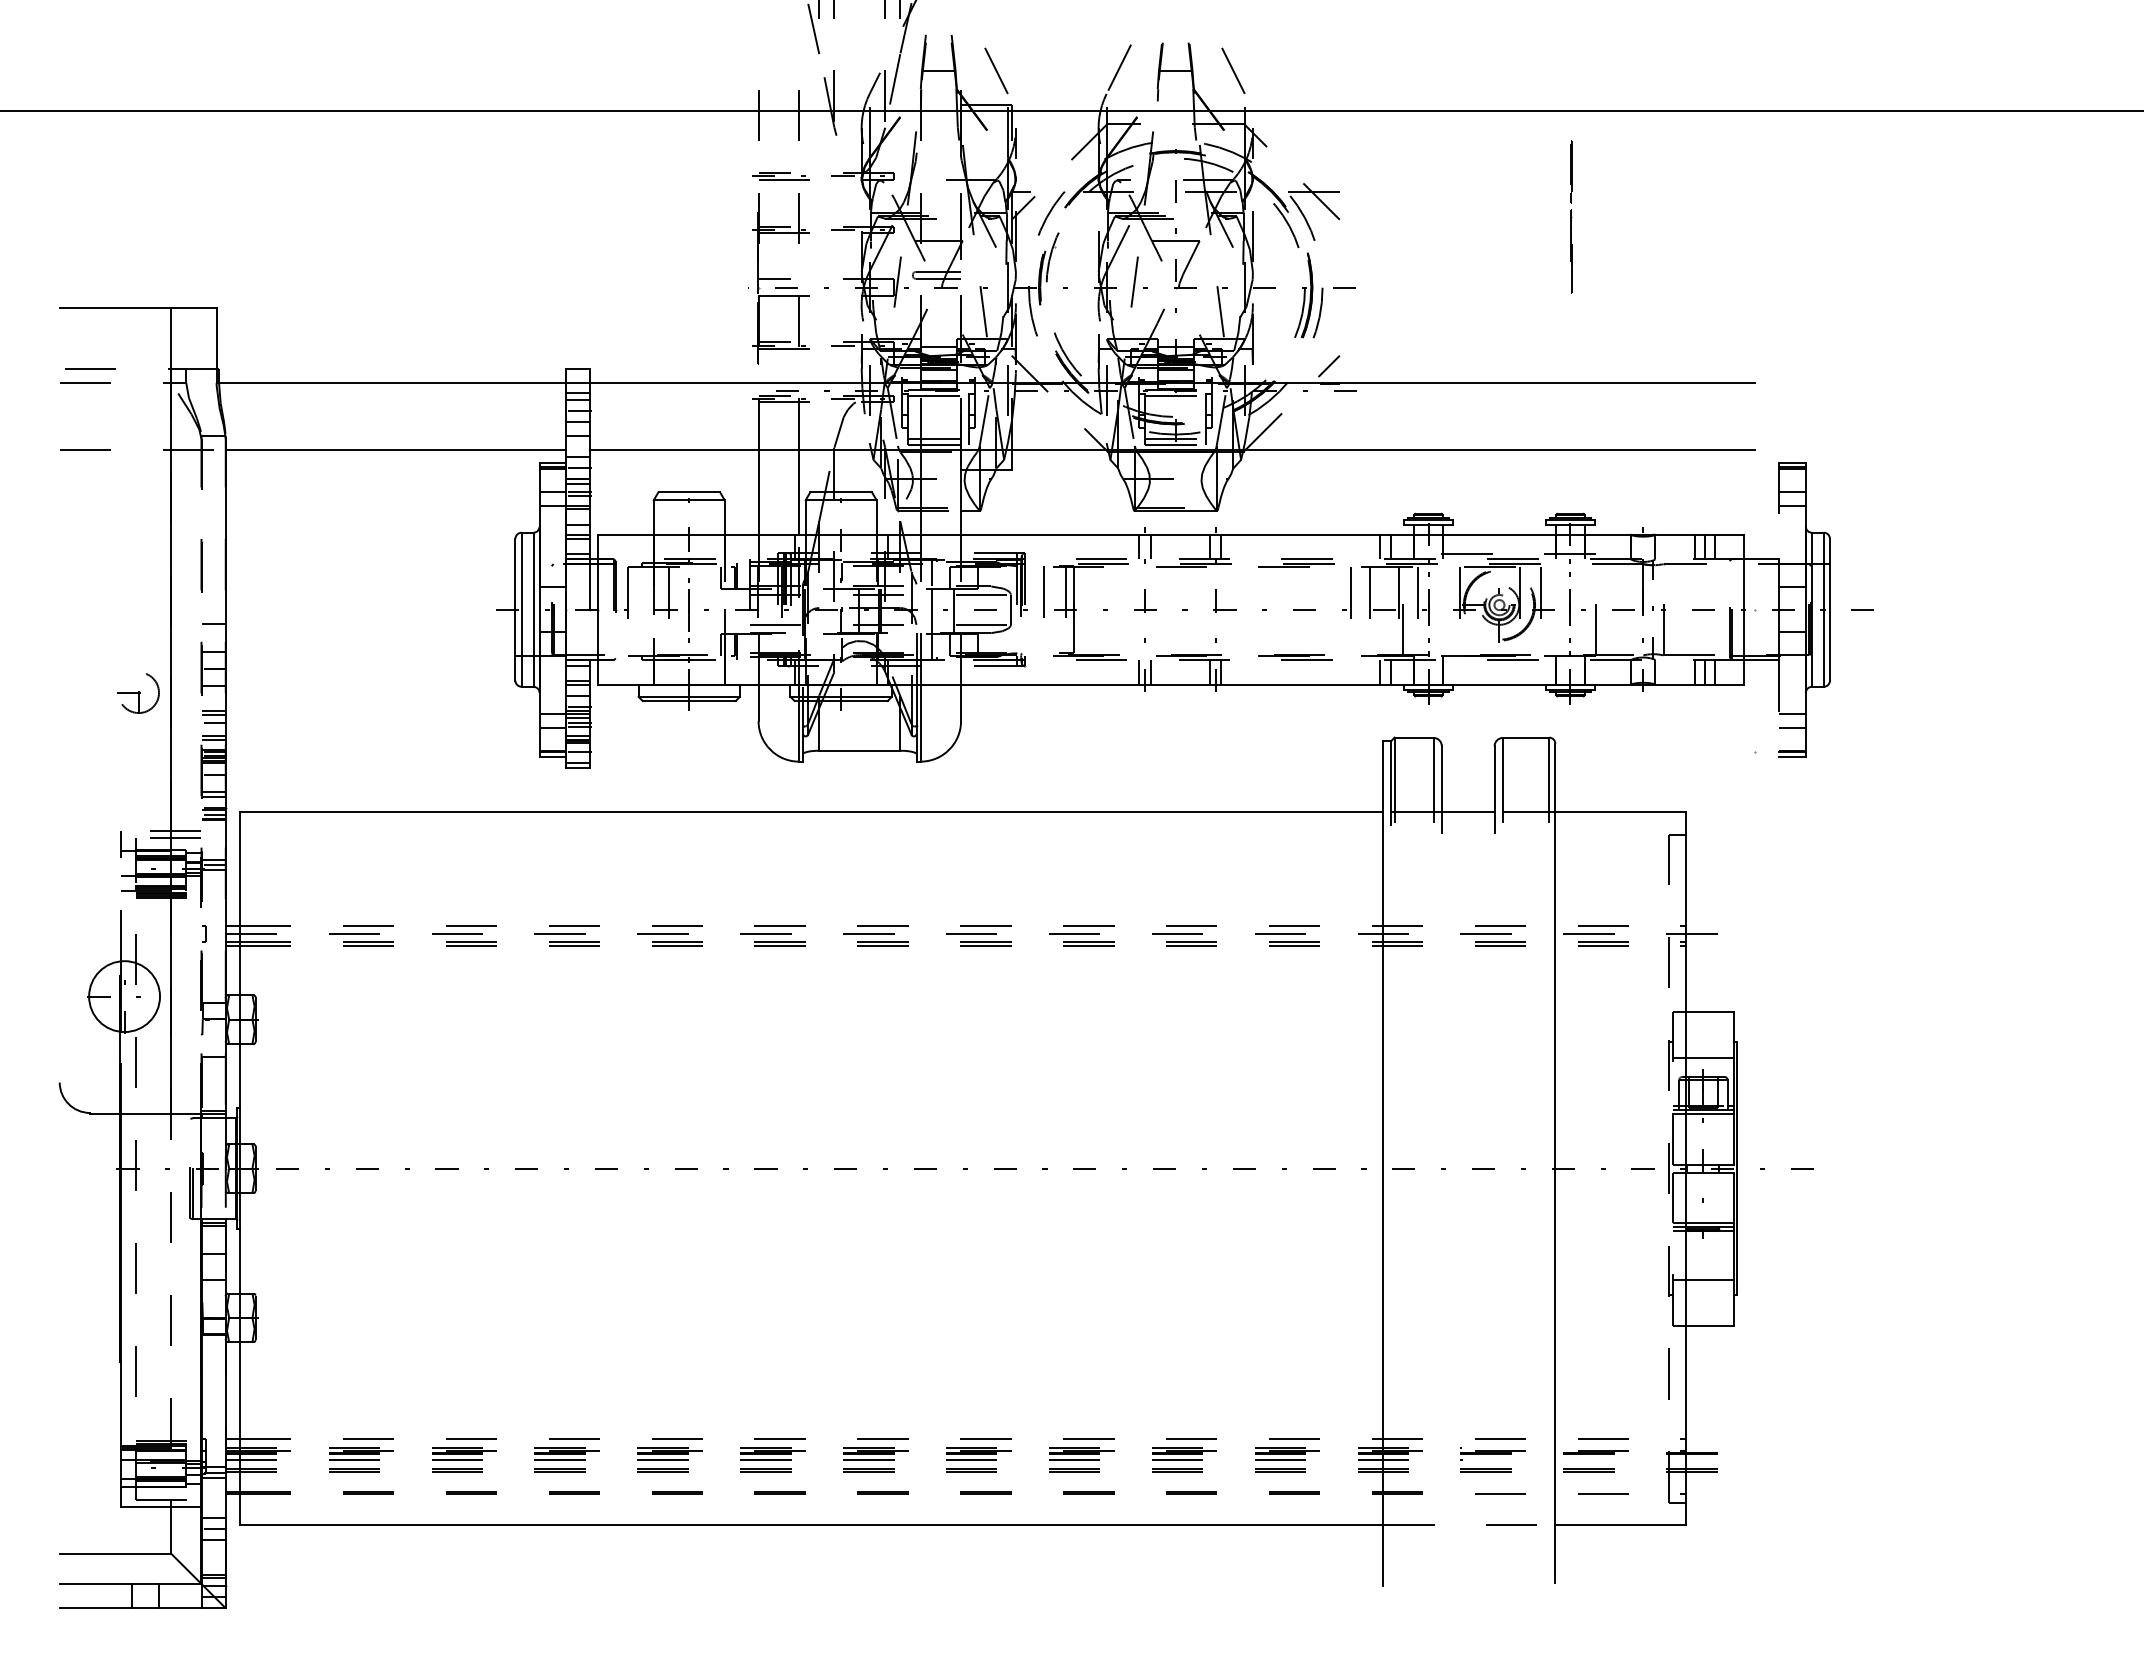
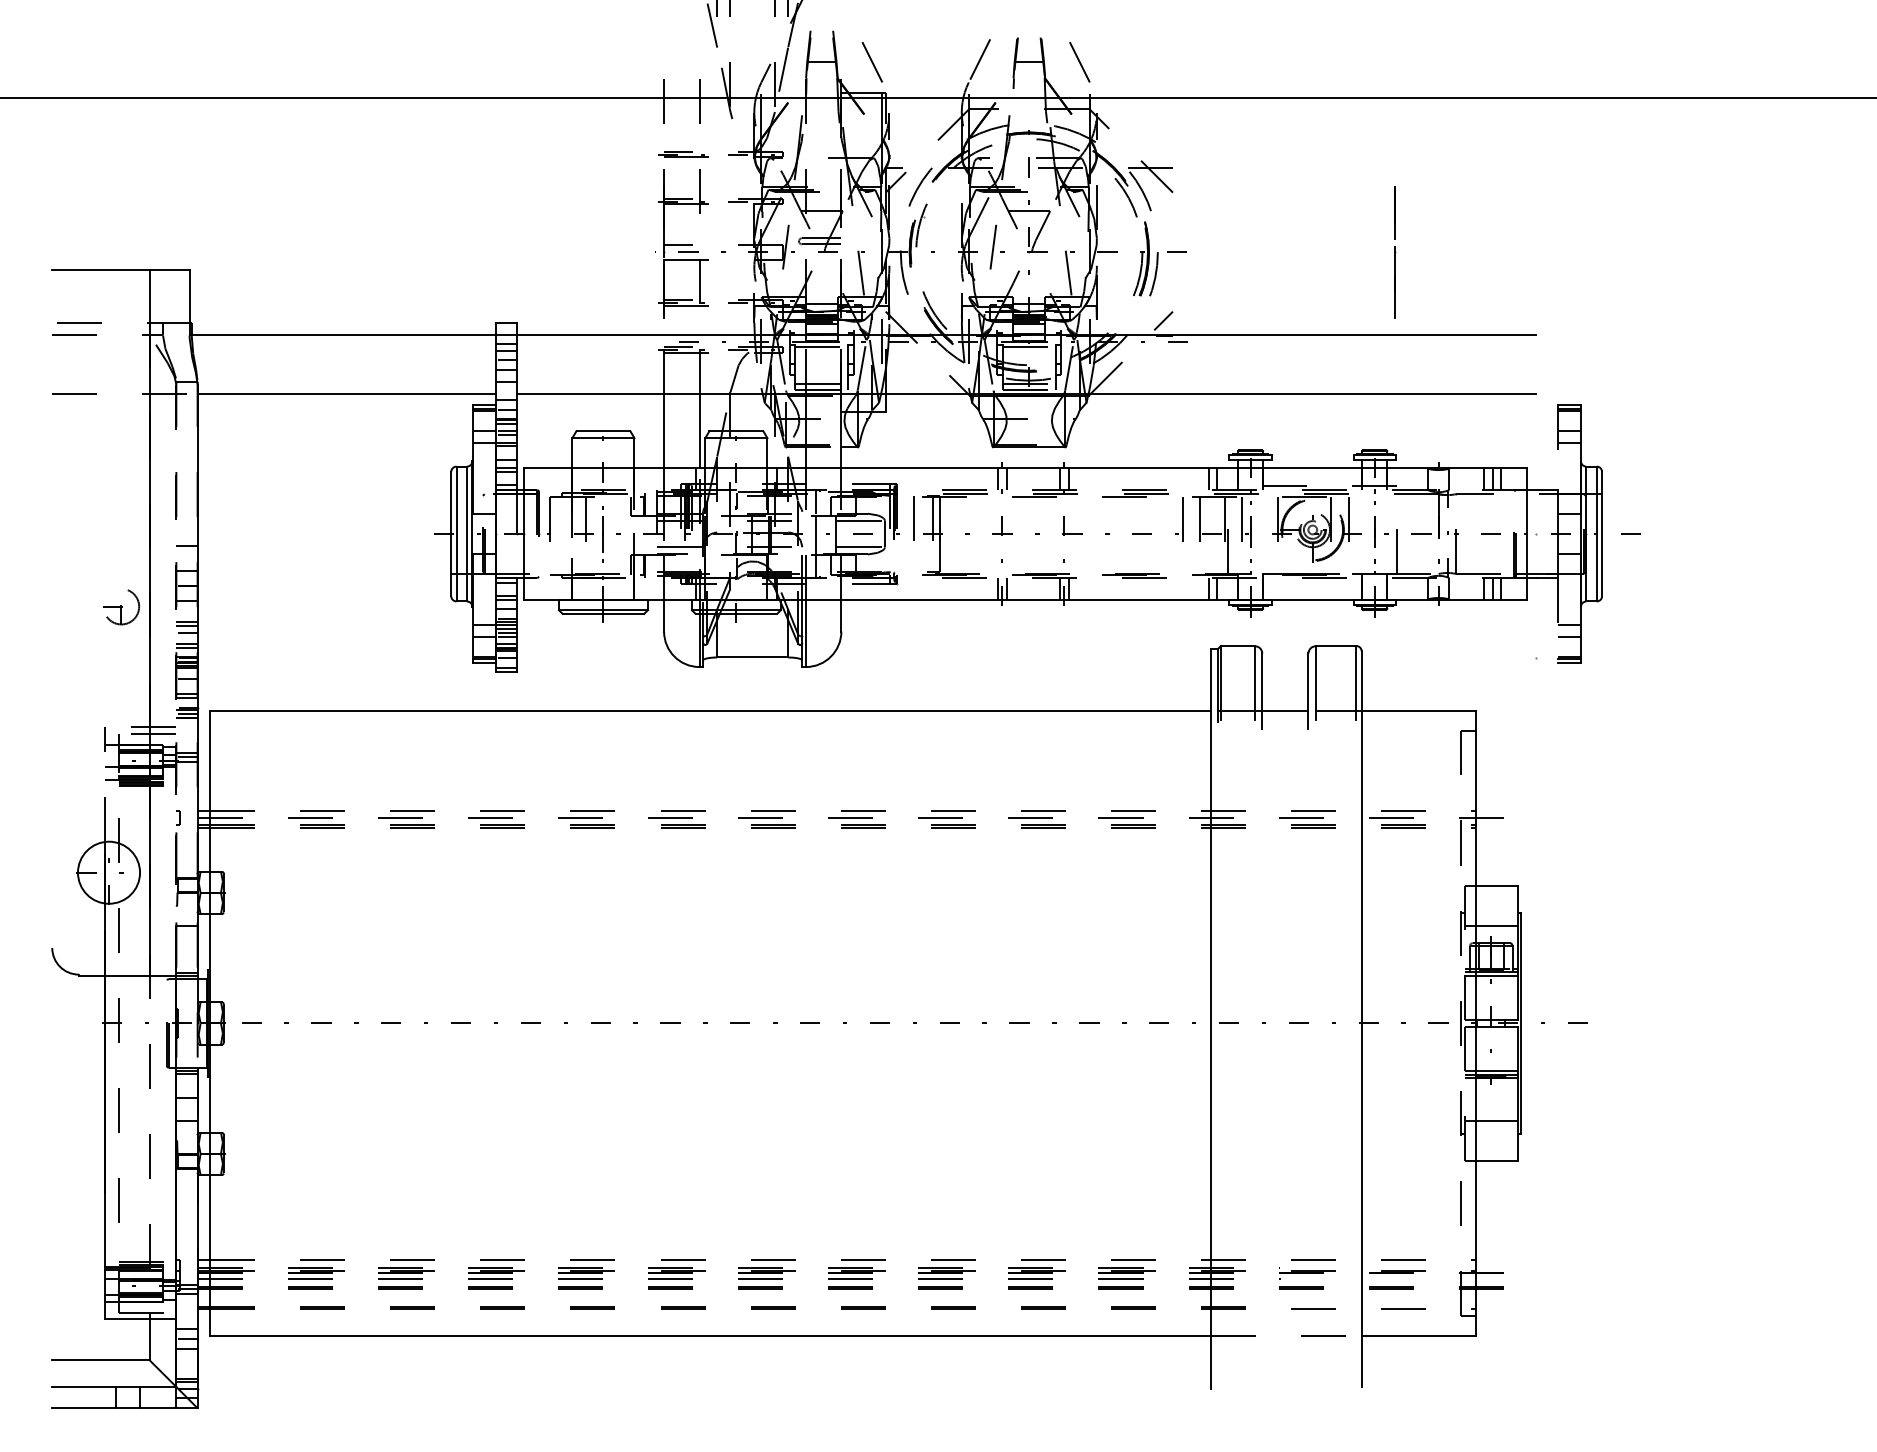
line: (1571, 216) -> (1395, 251), moved

